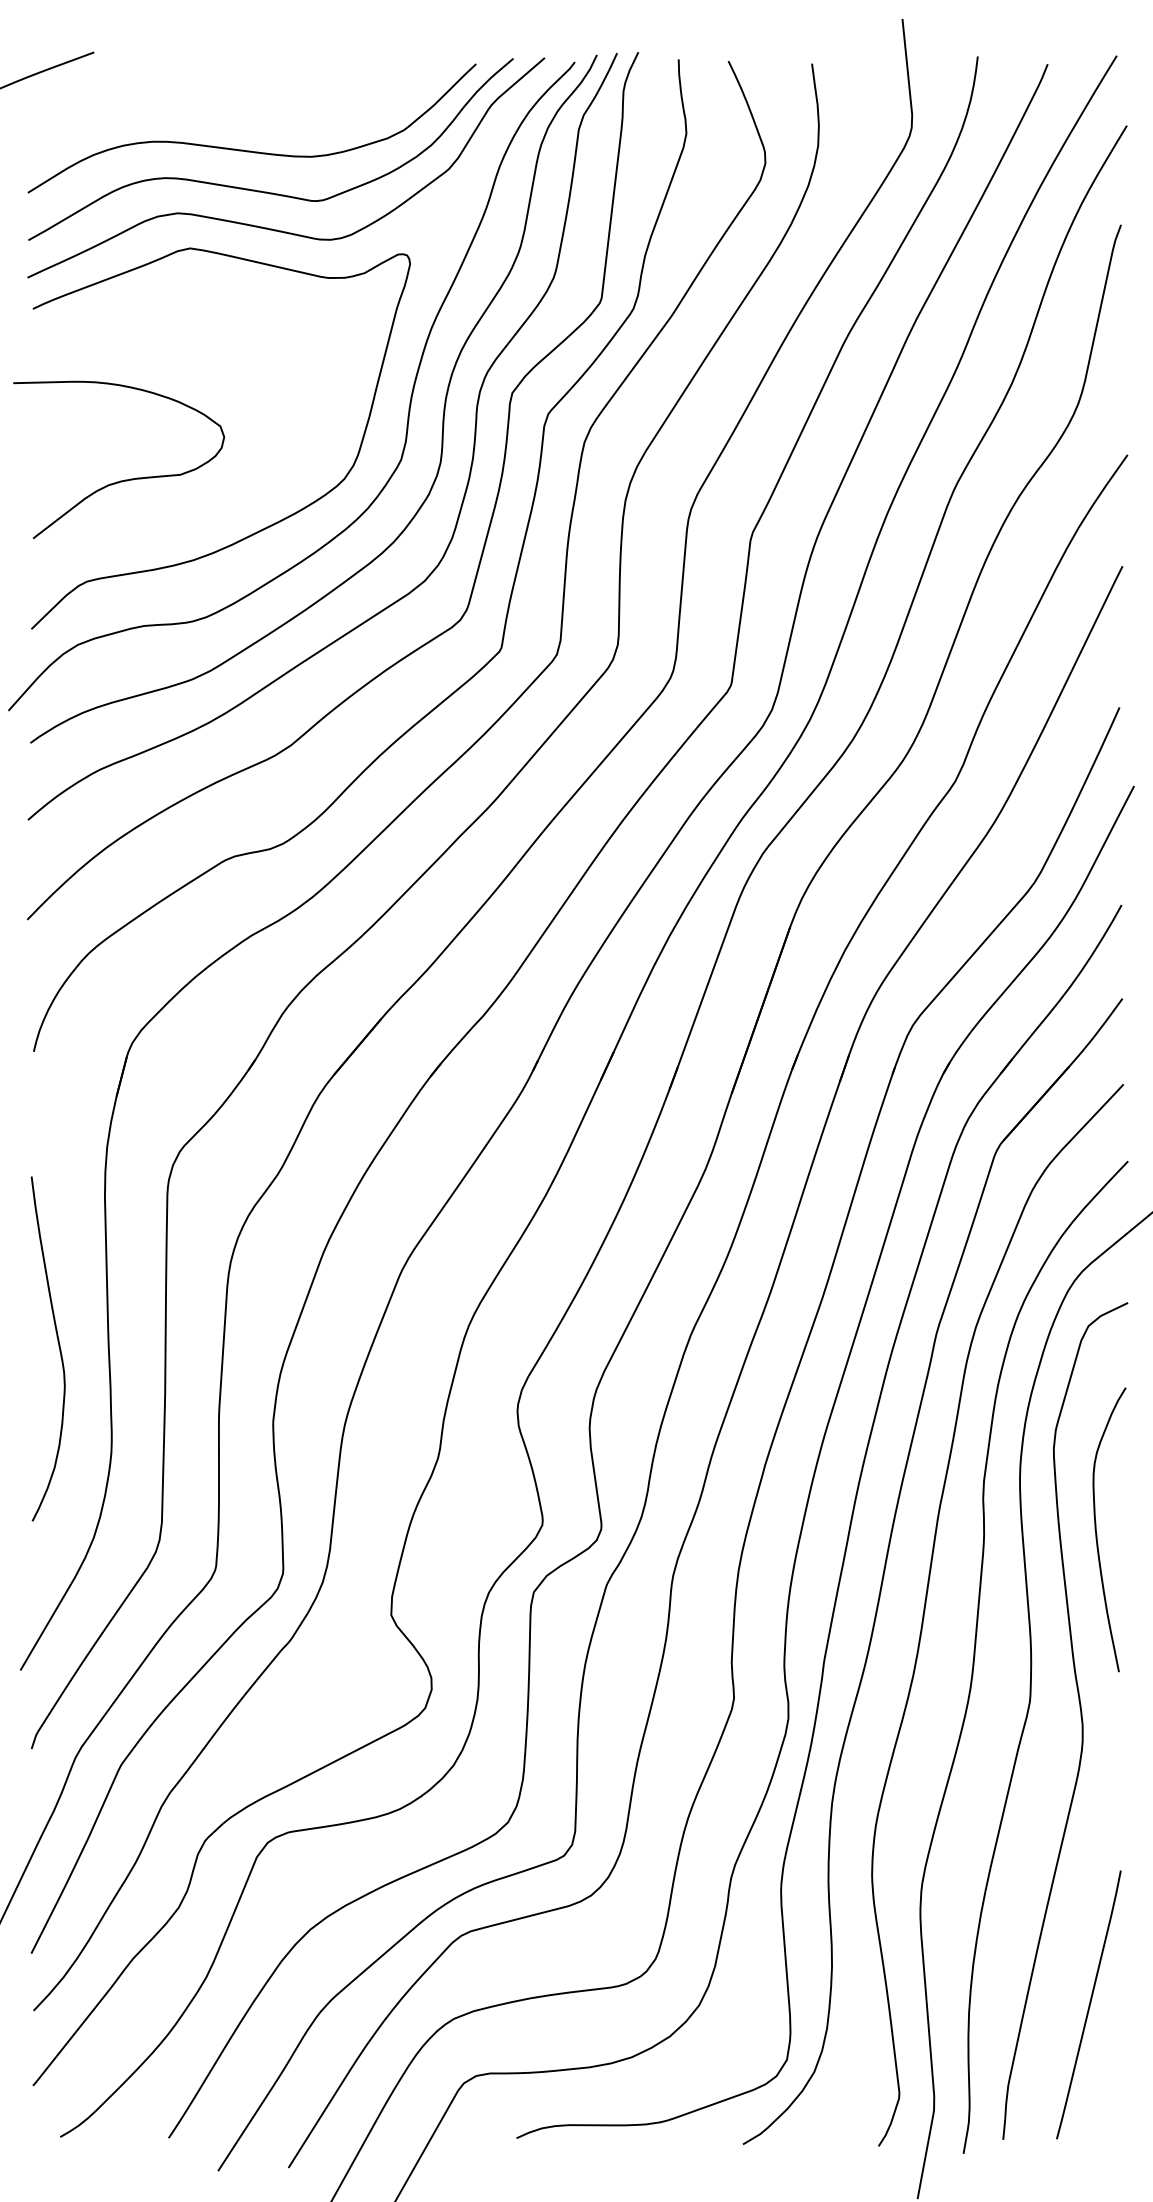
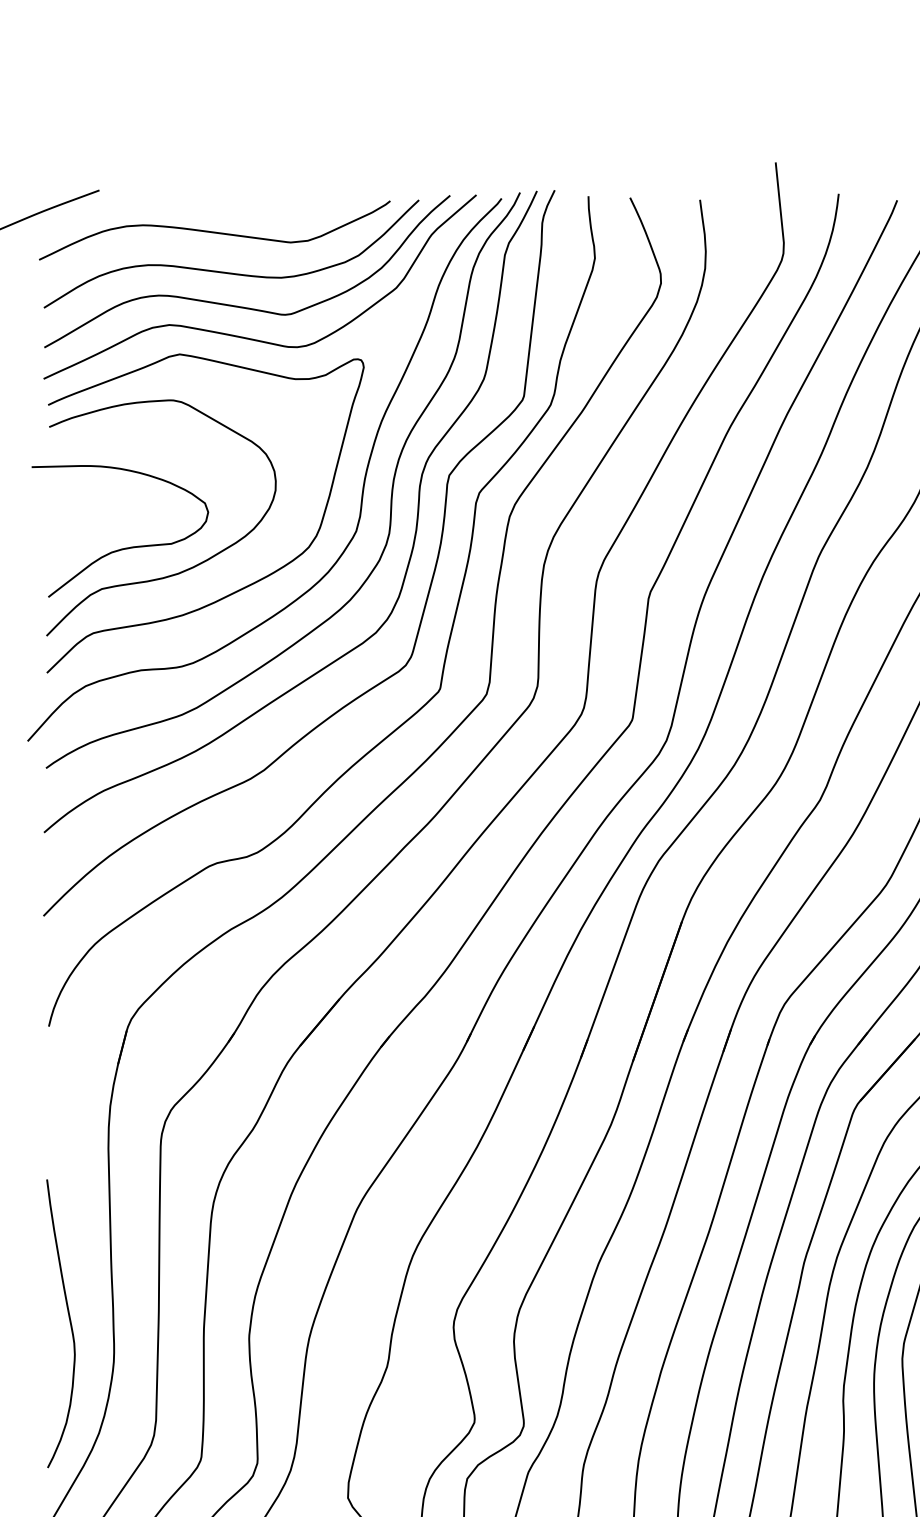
curve: (231, 101) -> (214, 231), added
curve: (192, 507) -> (181, 571), added
curve: (58, 1347) -> (69, 1322), moved

